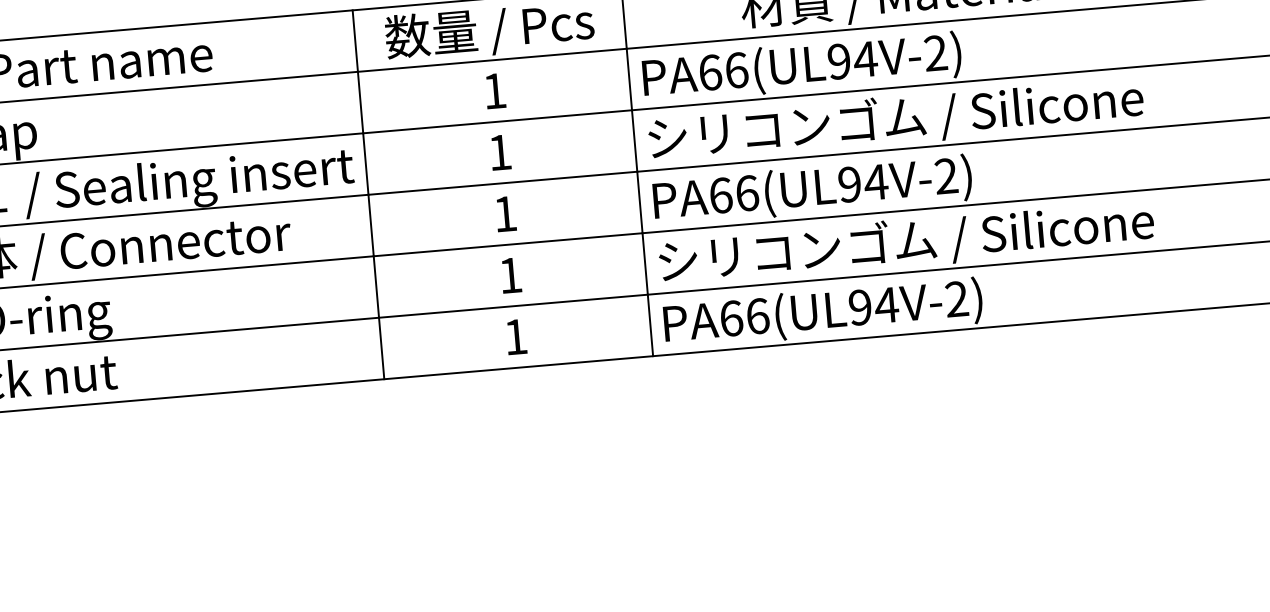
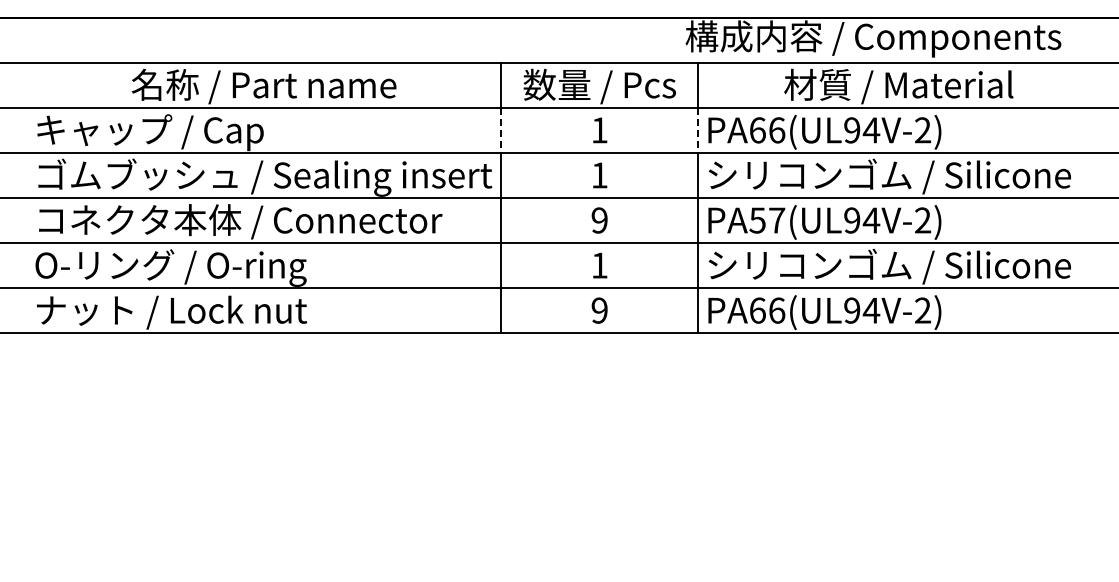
line: (629, 79) -> (698, 130), solid -> dashed
line: (360, 102) -> (501, 130), solid -> dashed
text: (734, 194) -> (767, 220), PA66(UL94V-2) -> PA57(UL94V-2)
text: (505, 214) -> (599, 220), 1 -> 9
text: (515, 336) -> (599, 310), 1 -> 9

